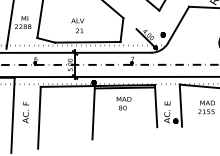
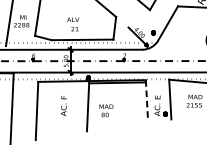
text: (123, 103) -> (105, 110), moved
line: (156, 106) -> (147, 100), solid -> dashed
text: (25, 112) -> (63, 105), moved

